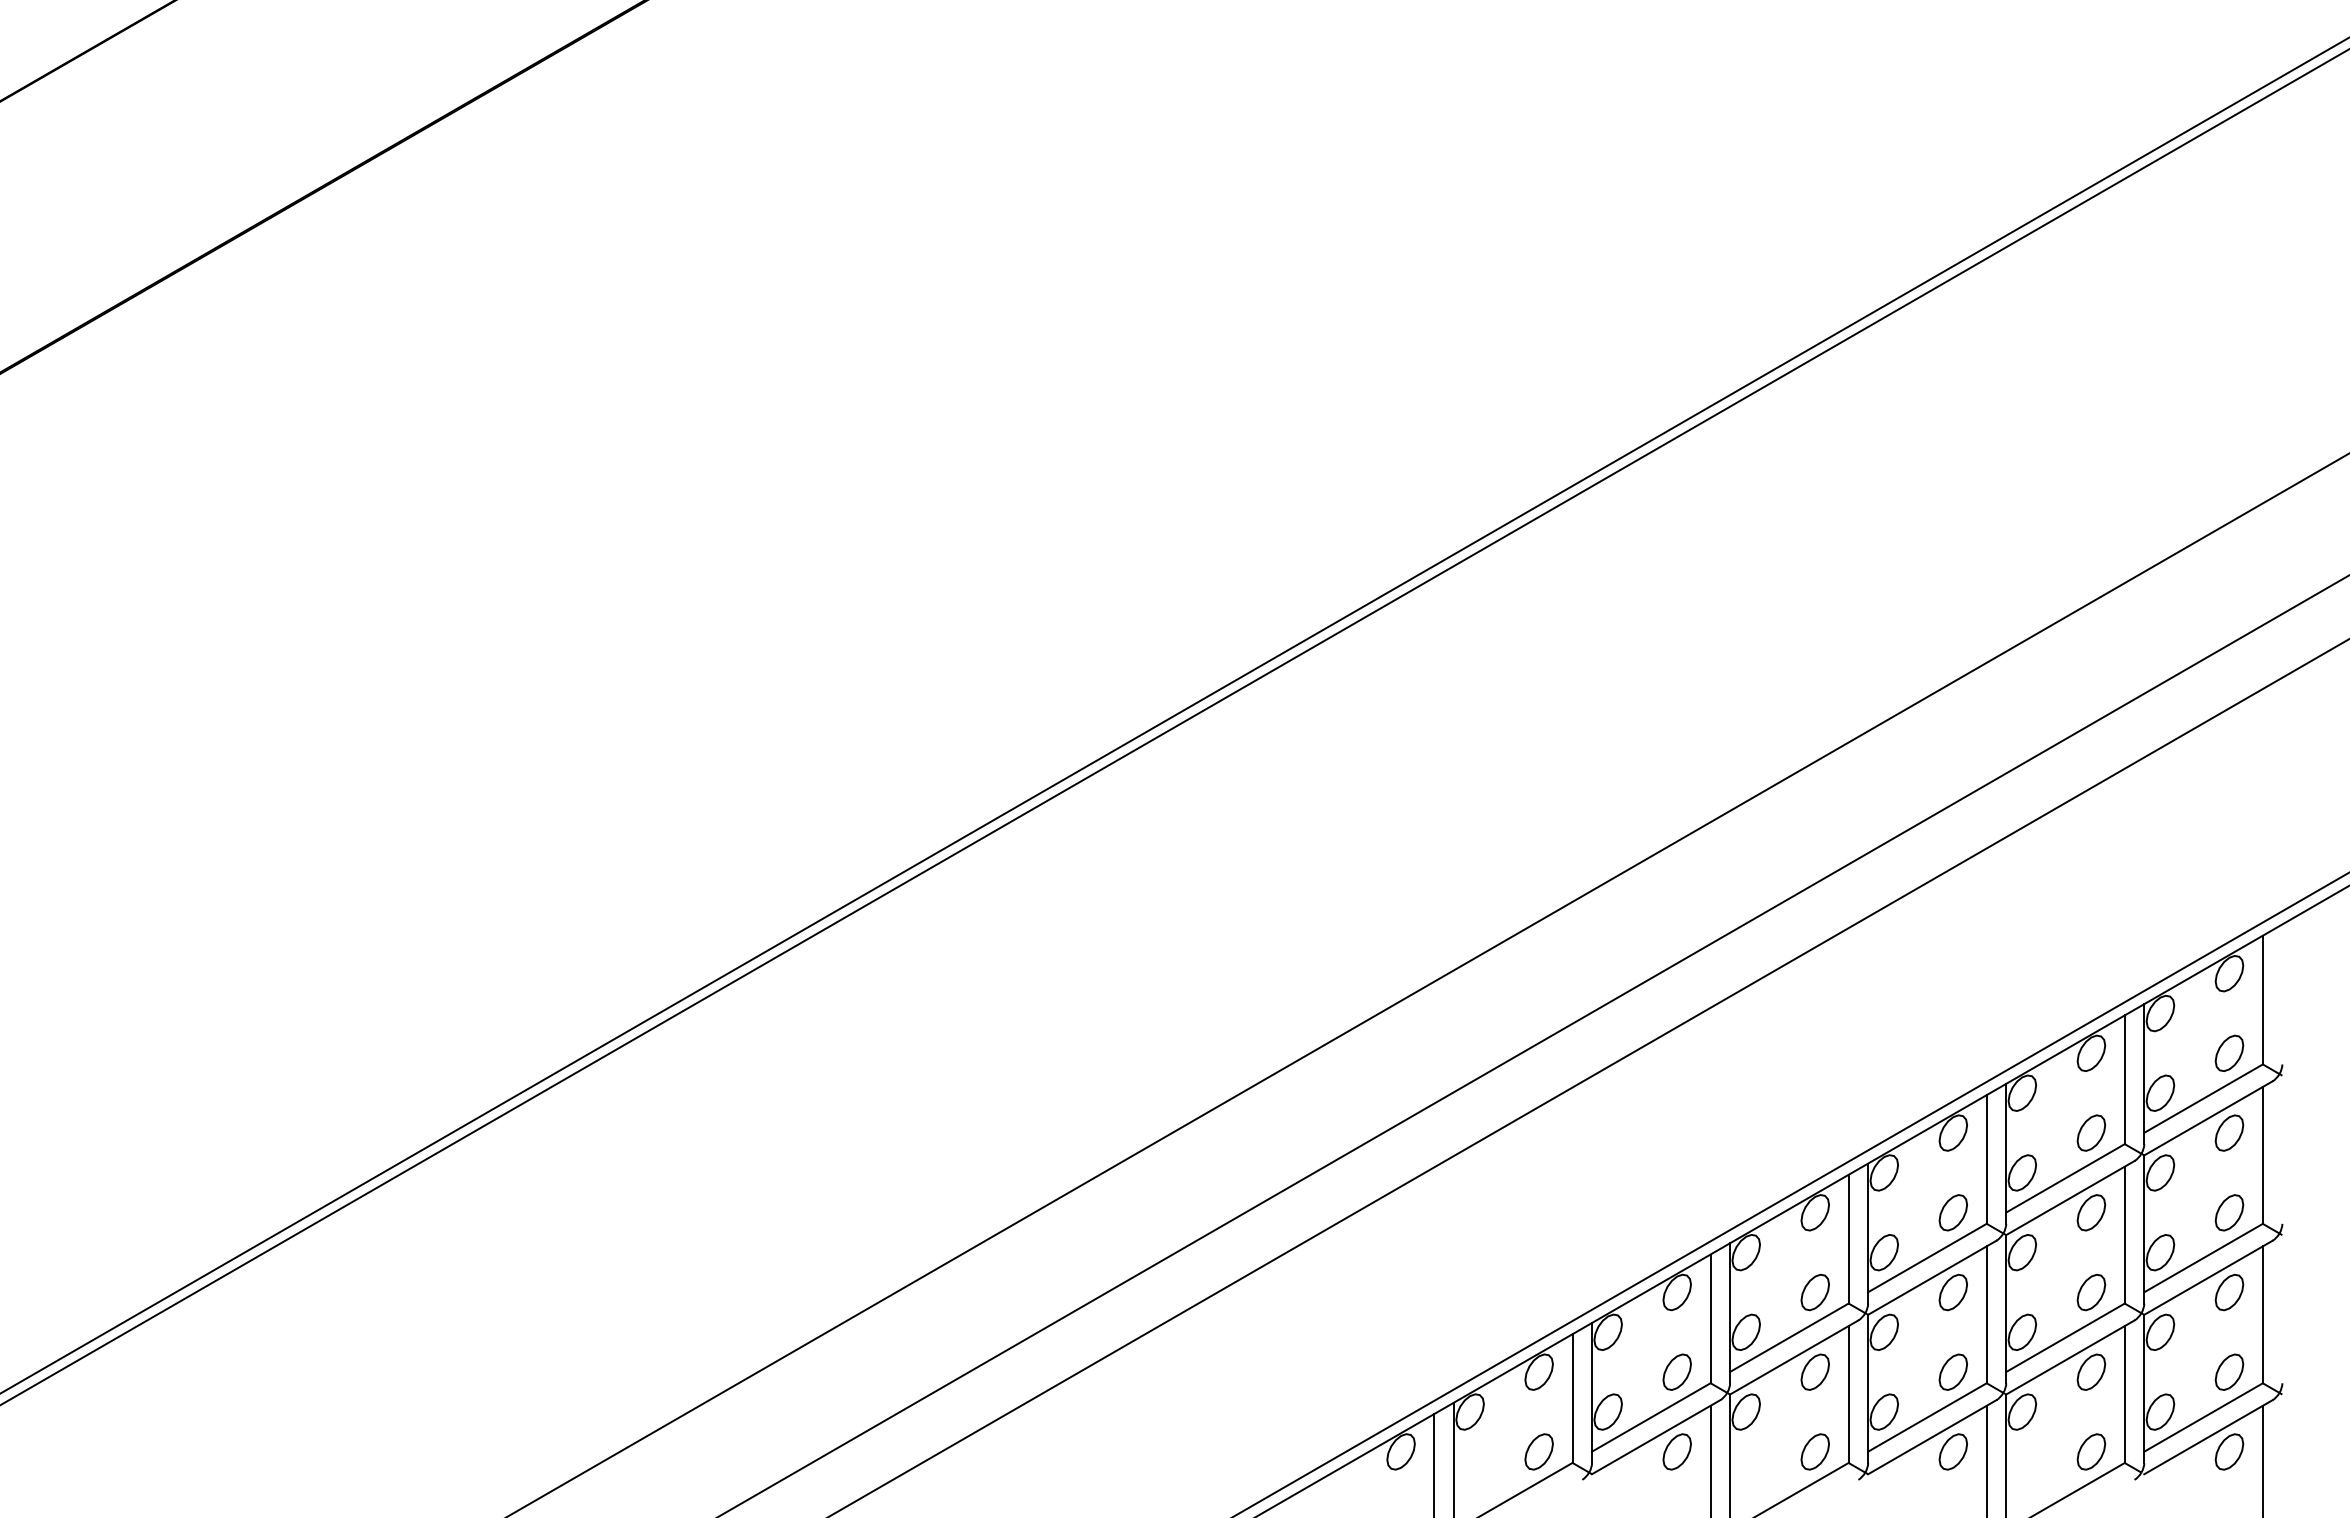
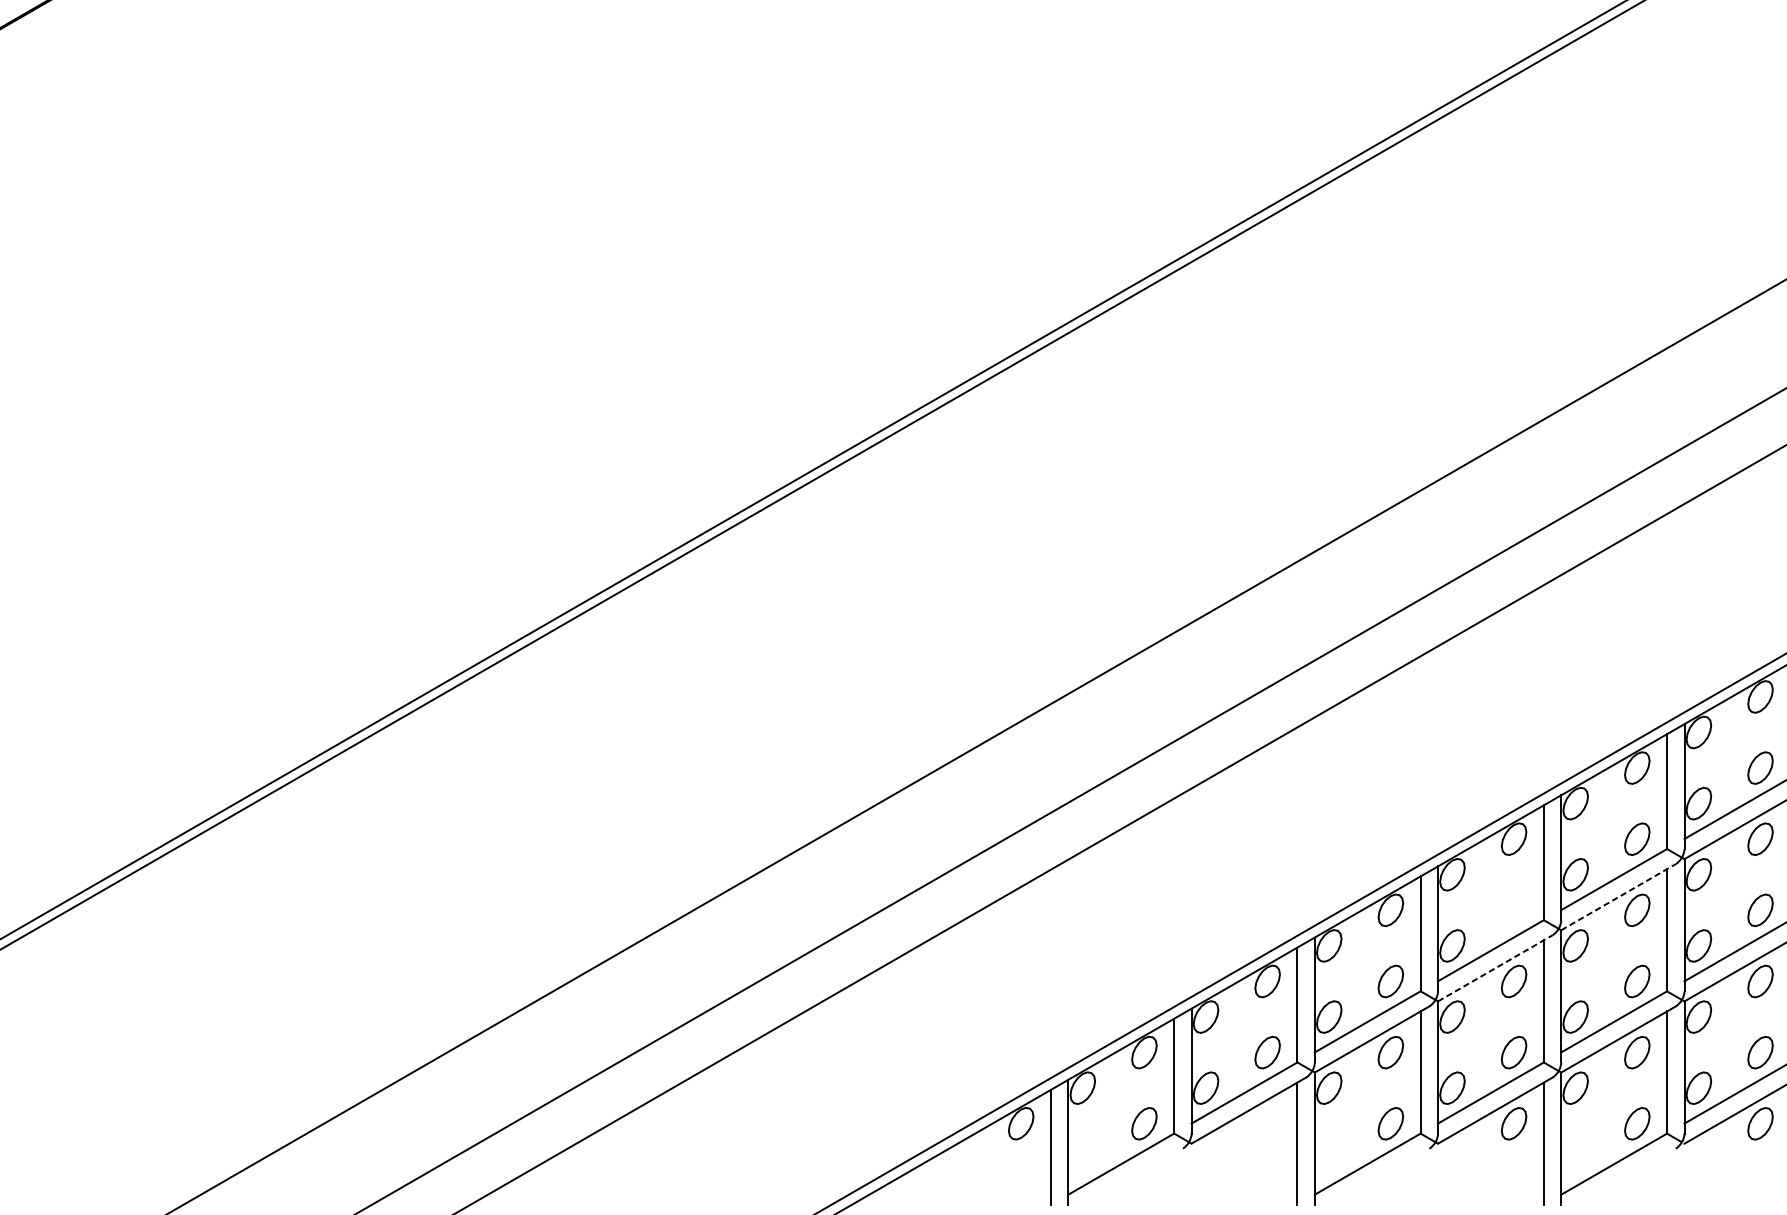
line: (2070, 1197) -> (1618, 896), solid -> dashed
part: (1952, 1212) -> (1513, 910), removed
line: (1932, 1277) -> (1495, 968), solid -> dashed
part: (1676, 1451) -> (1266, 1123), removed

